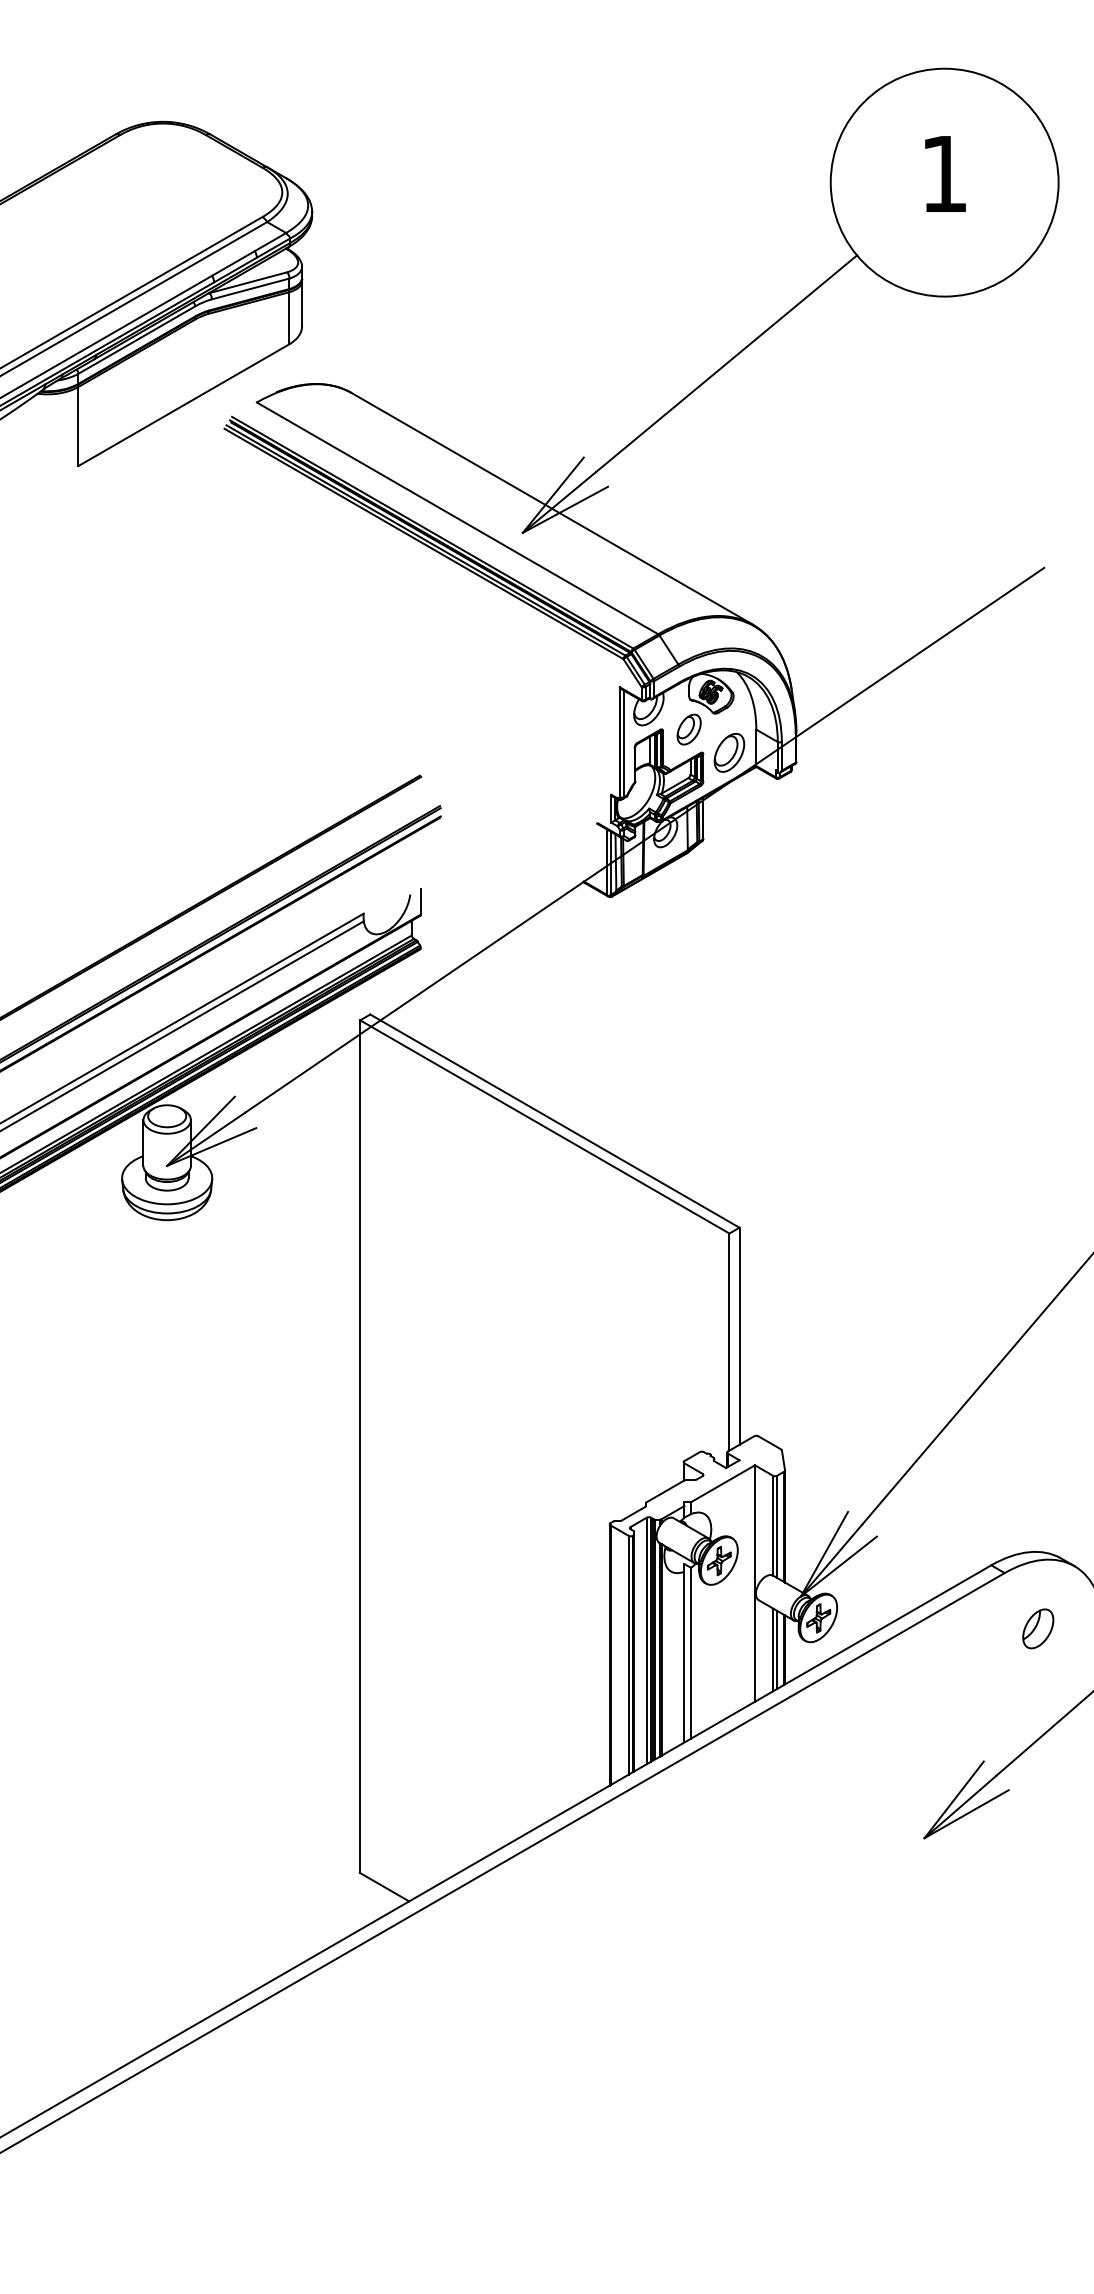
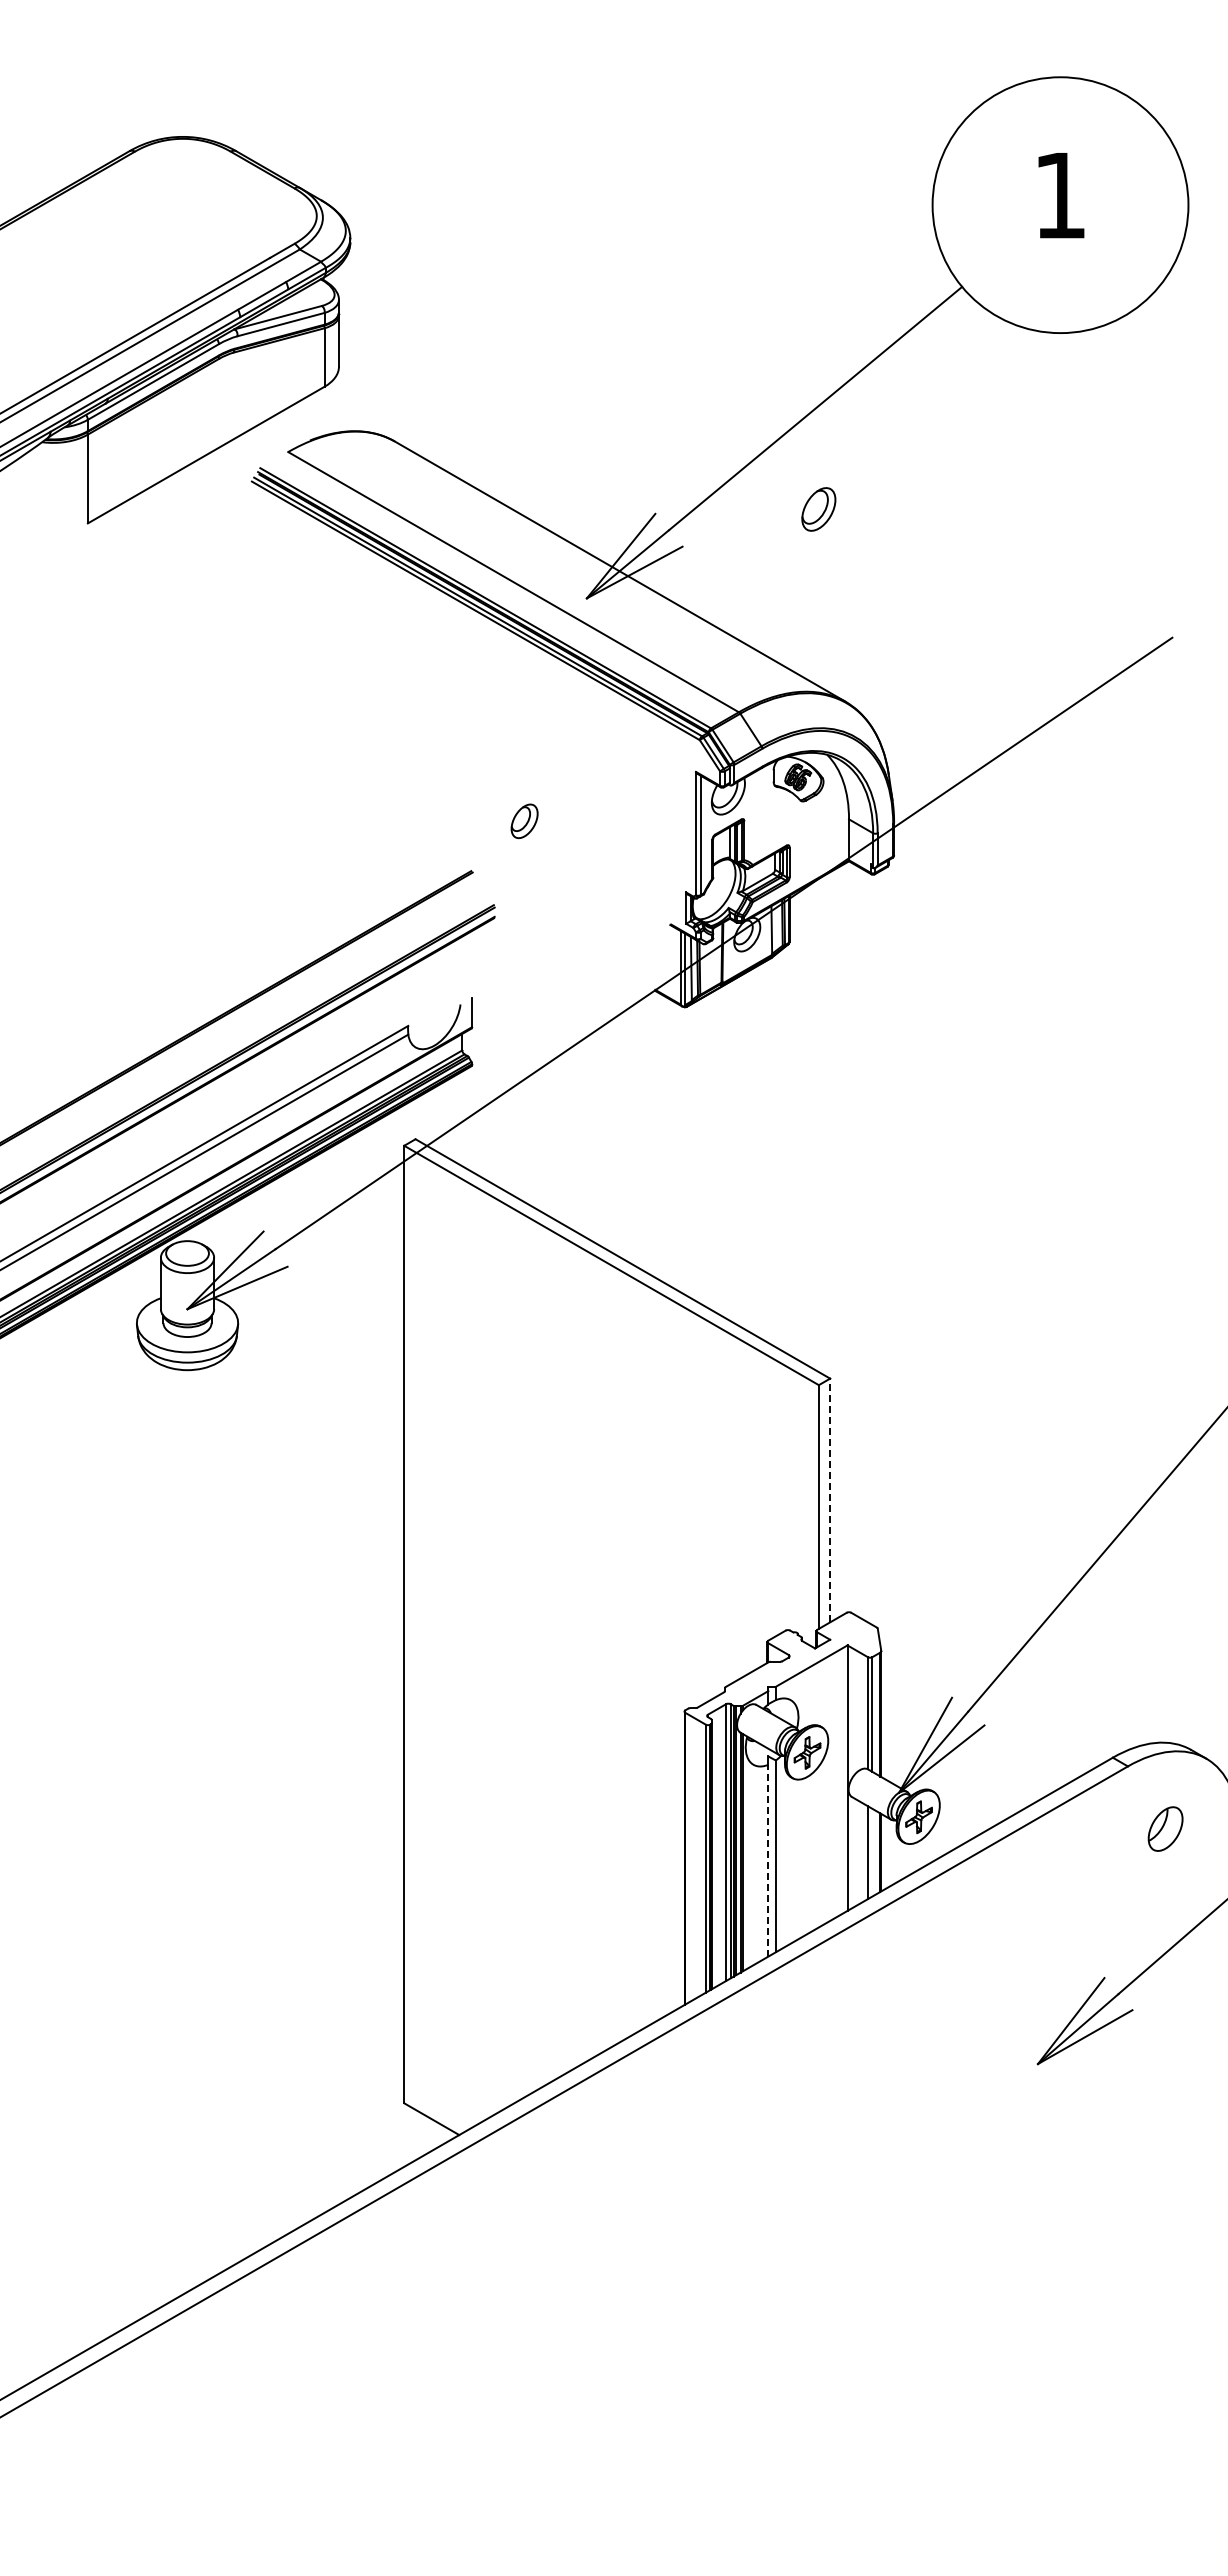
part: (689, 729) -> (524, 821), moved
part: (729, 752) -> (818, 509), moved
line: (739, 1336) -> (830, 1500), solid -> dashed
line: (777, 1649) -> (872, 1852), removed
line: (684, 1656) -> (768, 1860), solid -> dashed

